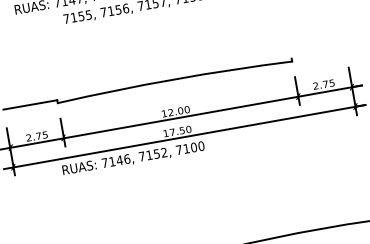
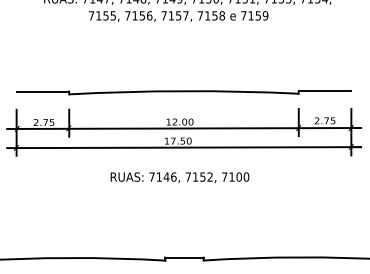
line: (317, 53) -> (324, 90), added
text: (133, 158) -> (179, 177), moved

